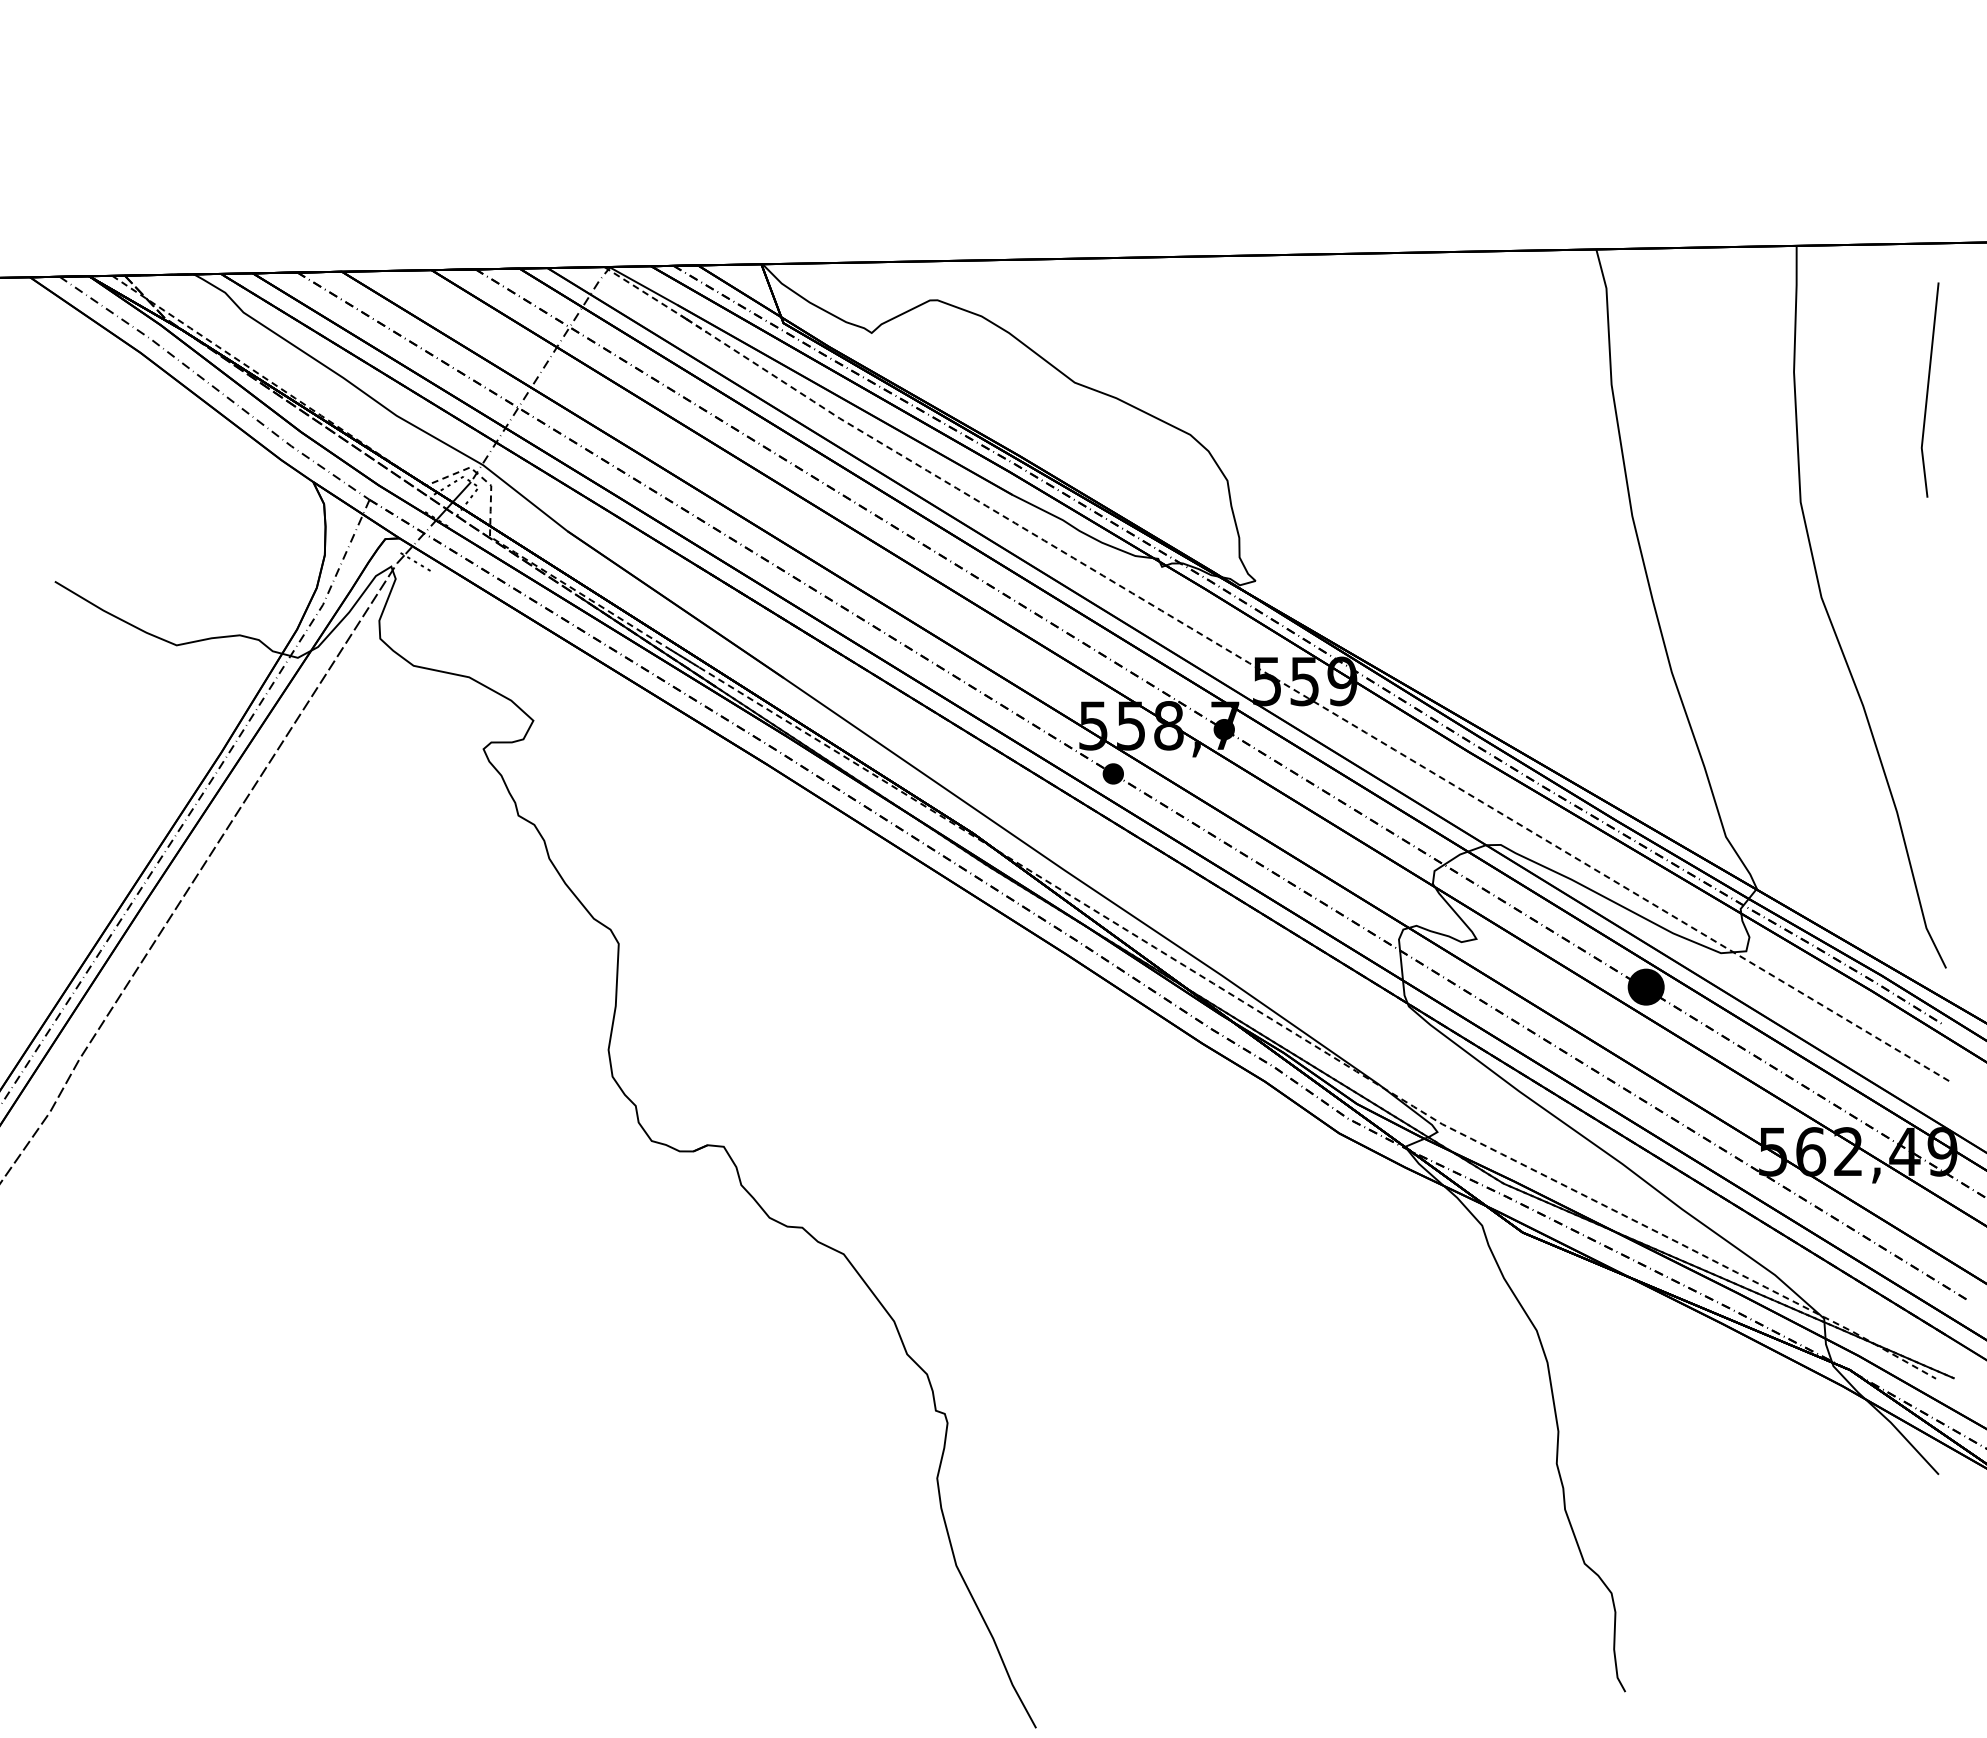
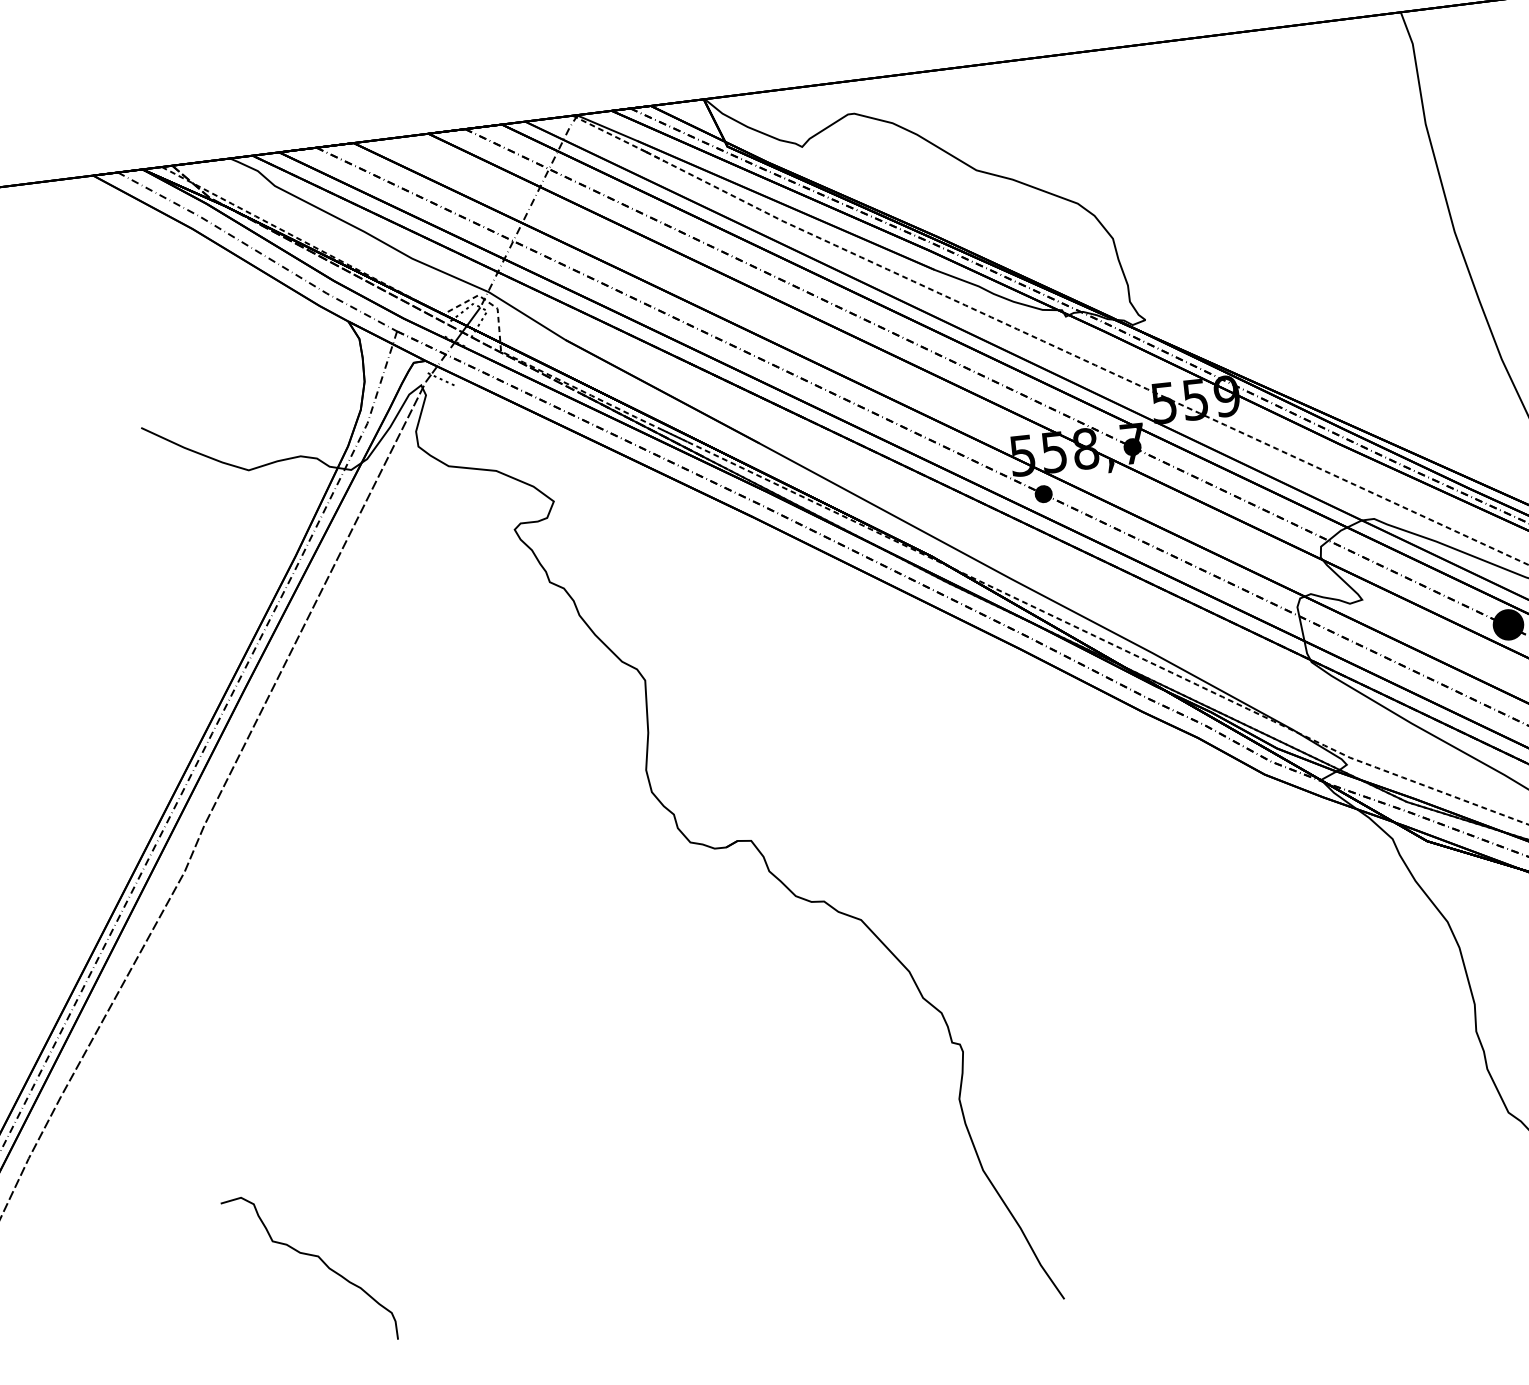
curve: (152, 1582) -> (312, 1256), added

